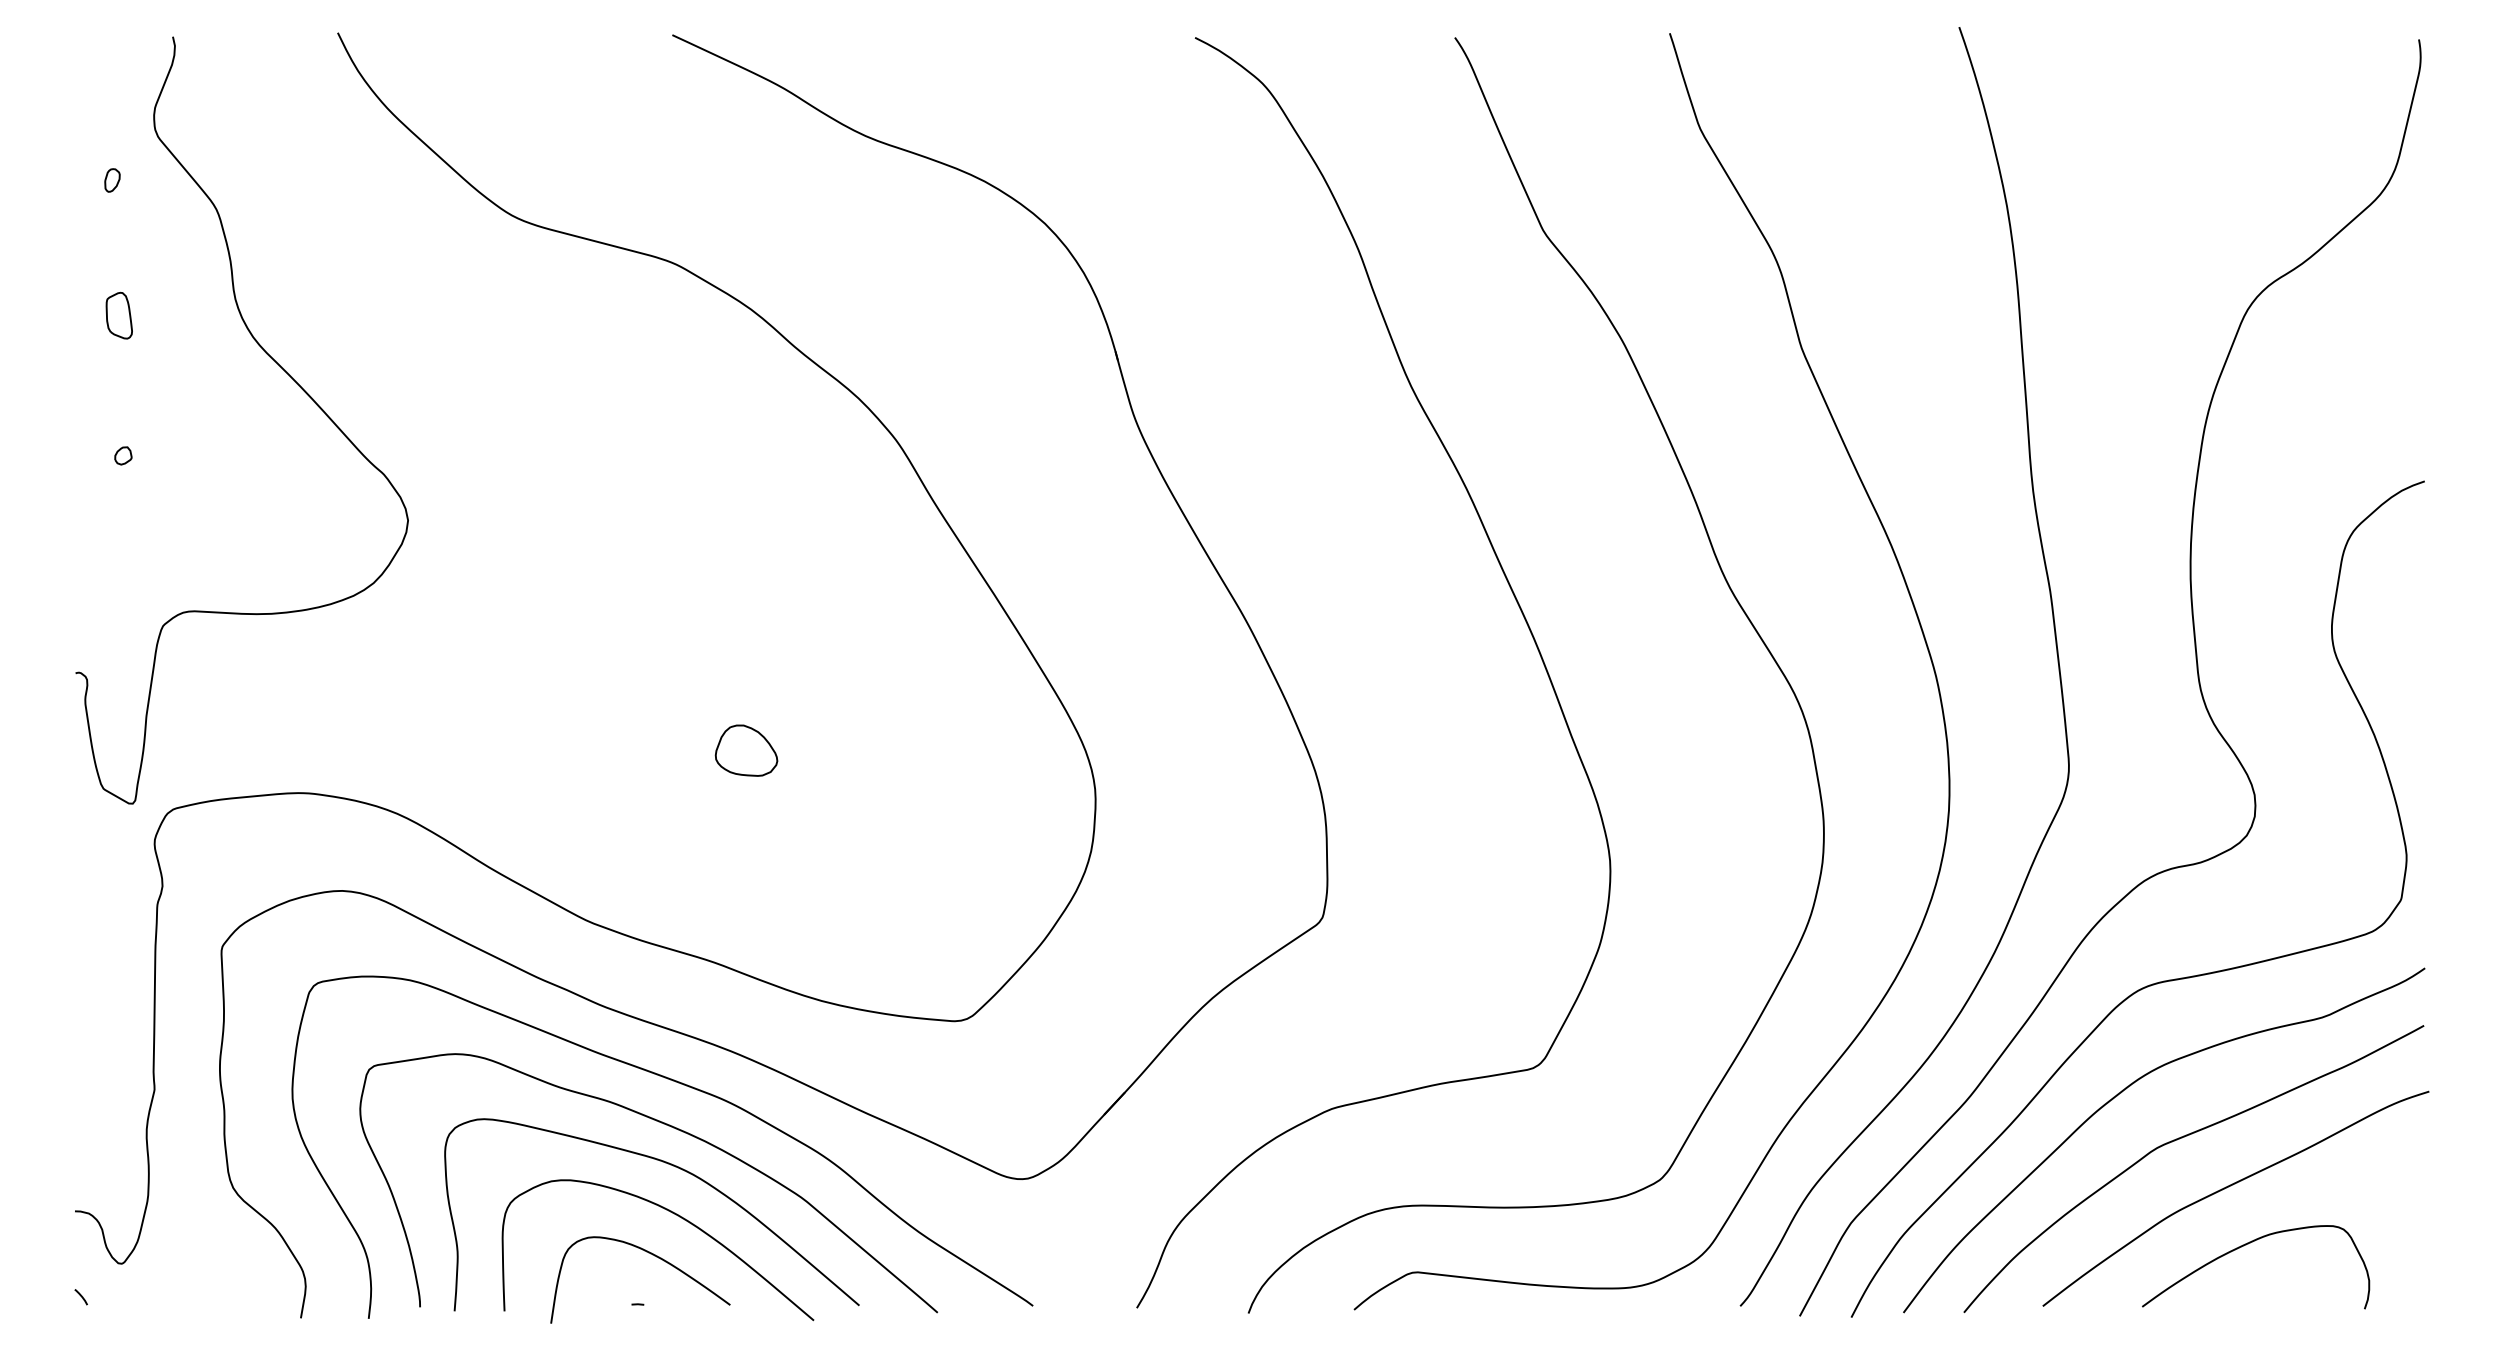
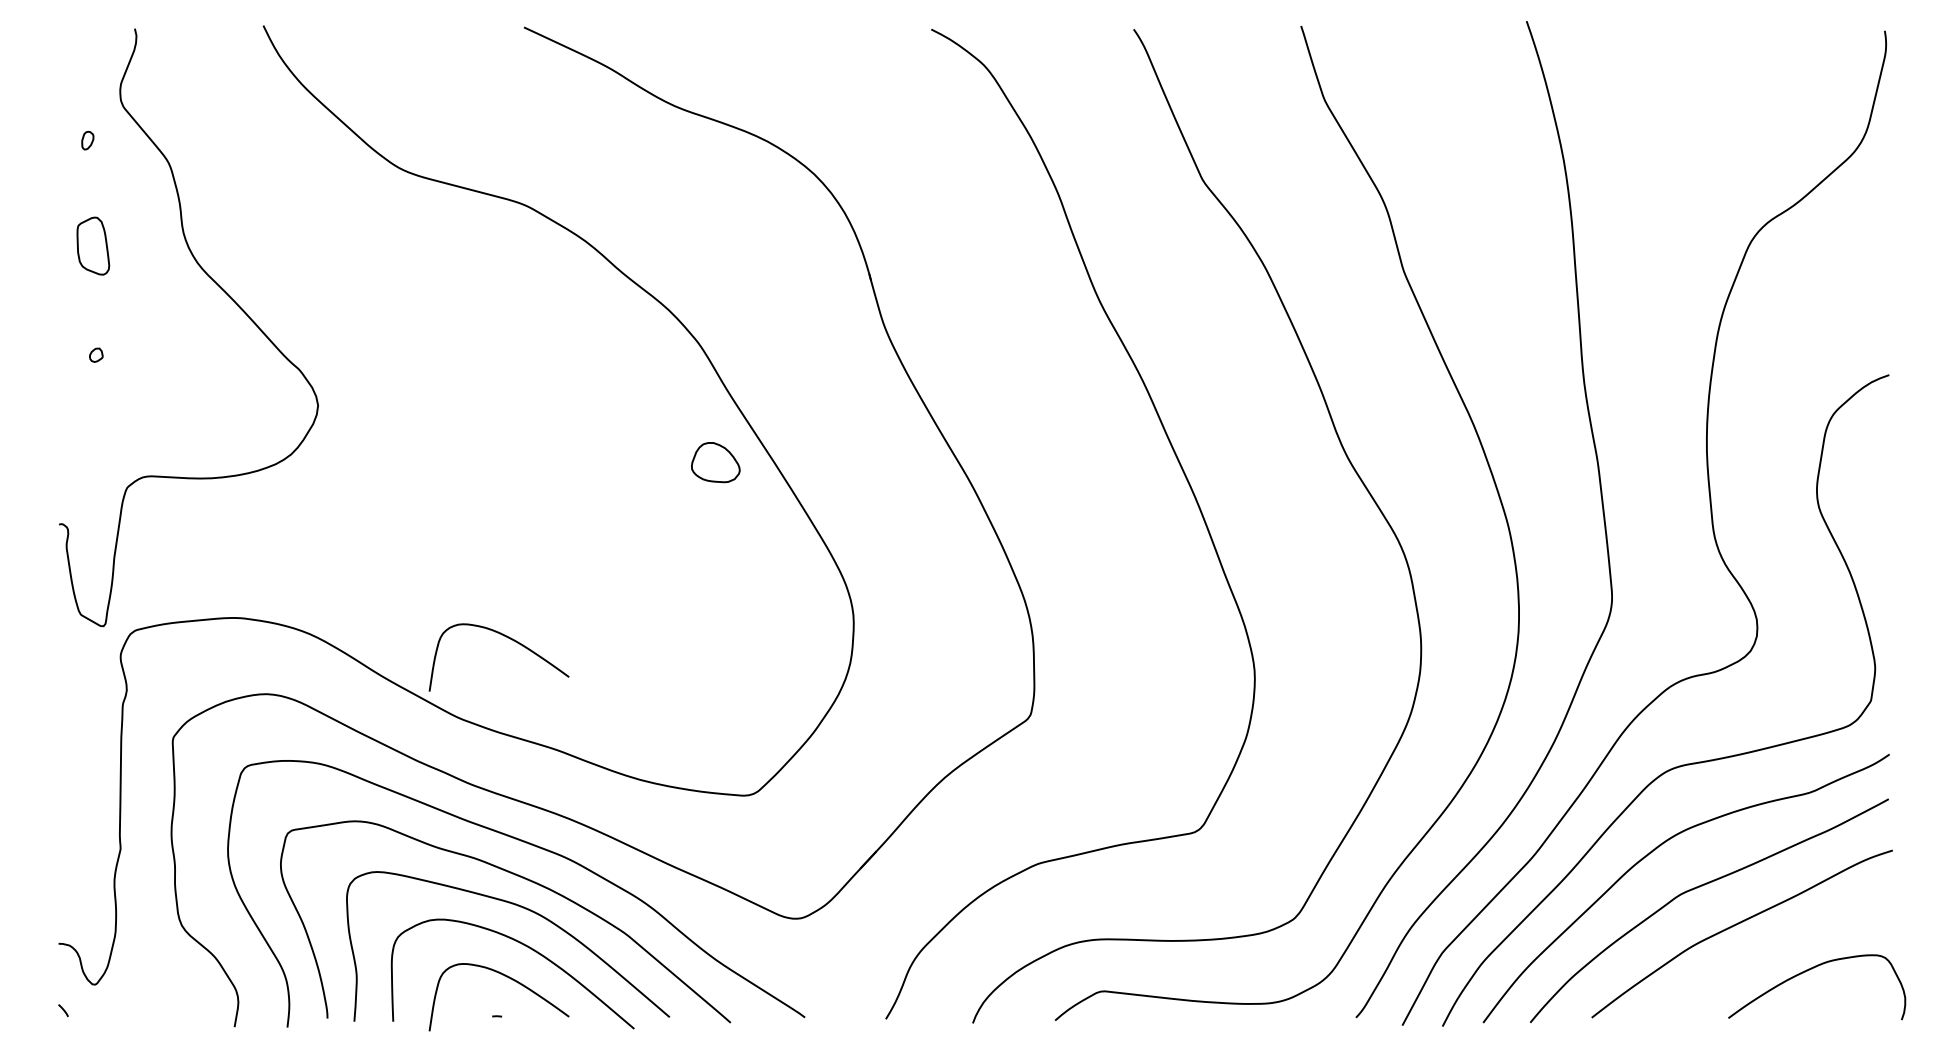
part: (118, 315) -> (92, 245), size x1.6
part: (746, 750) -> (715, 462), moved
curve: (652, 819) -> (508, 638), added
curve: (2246, 1245) -> (1809, 970), moved

